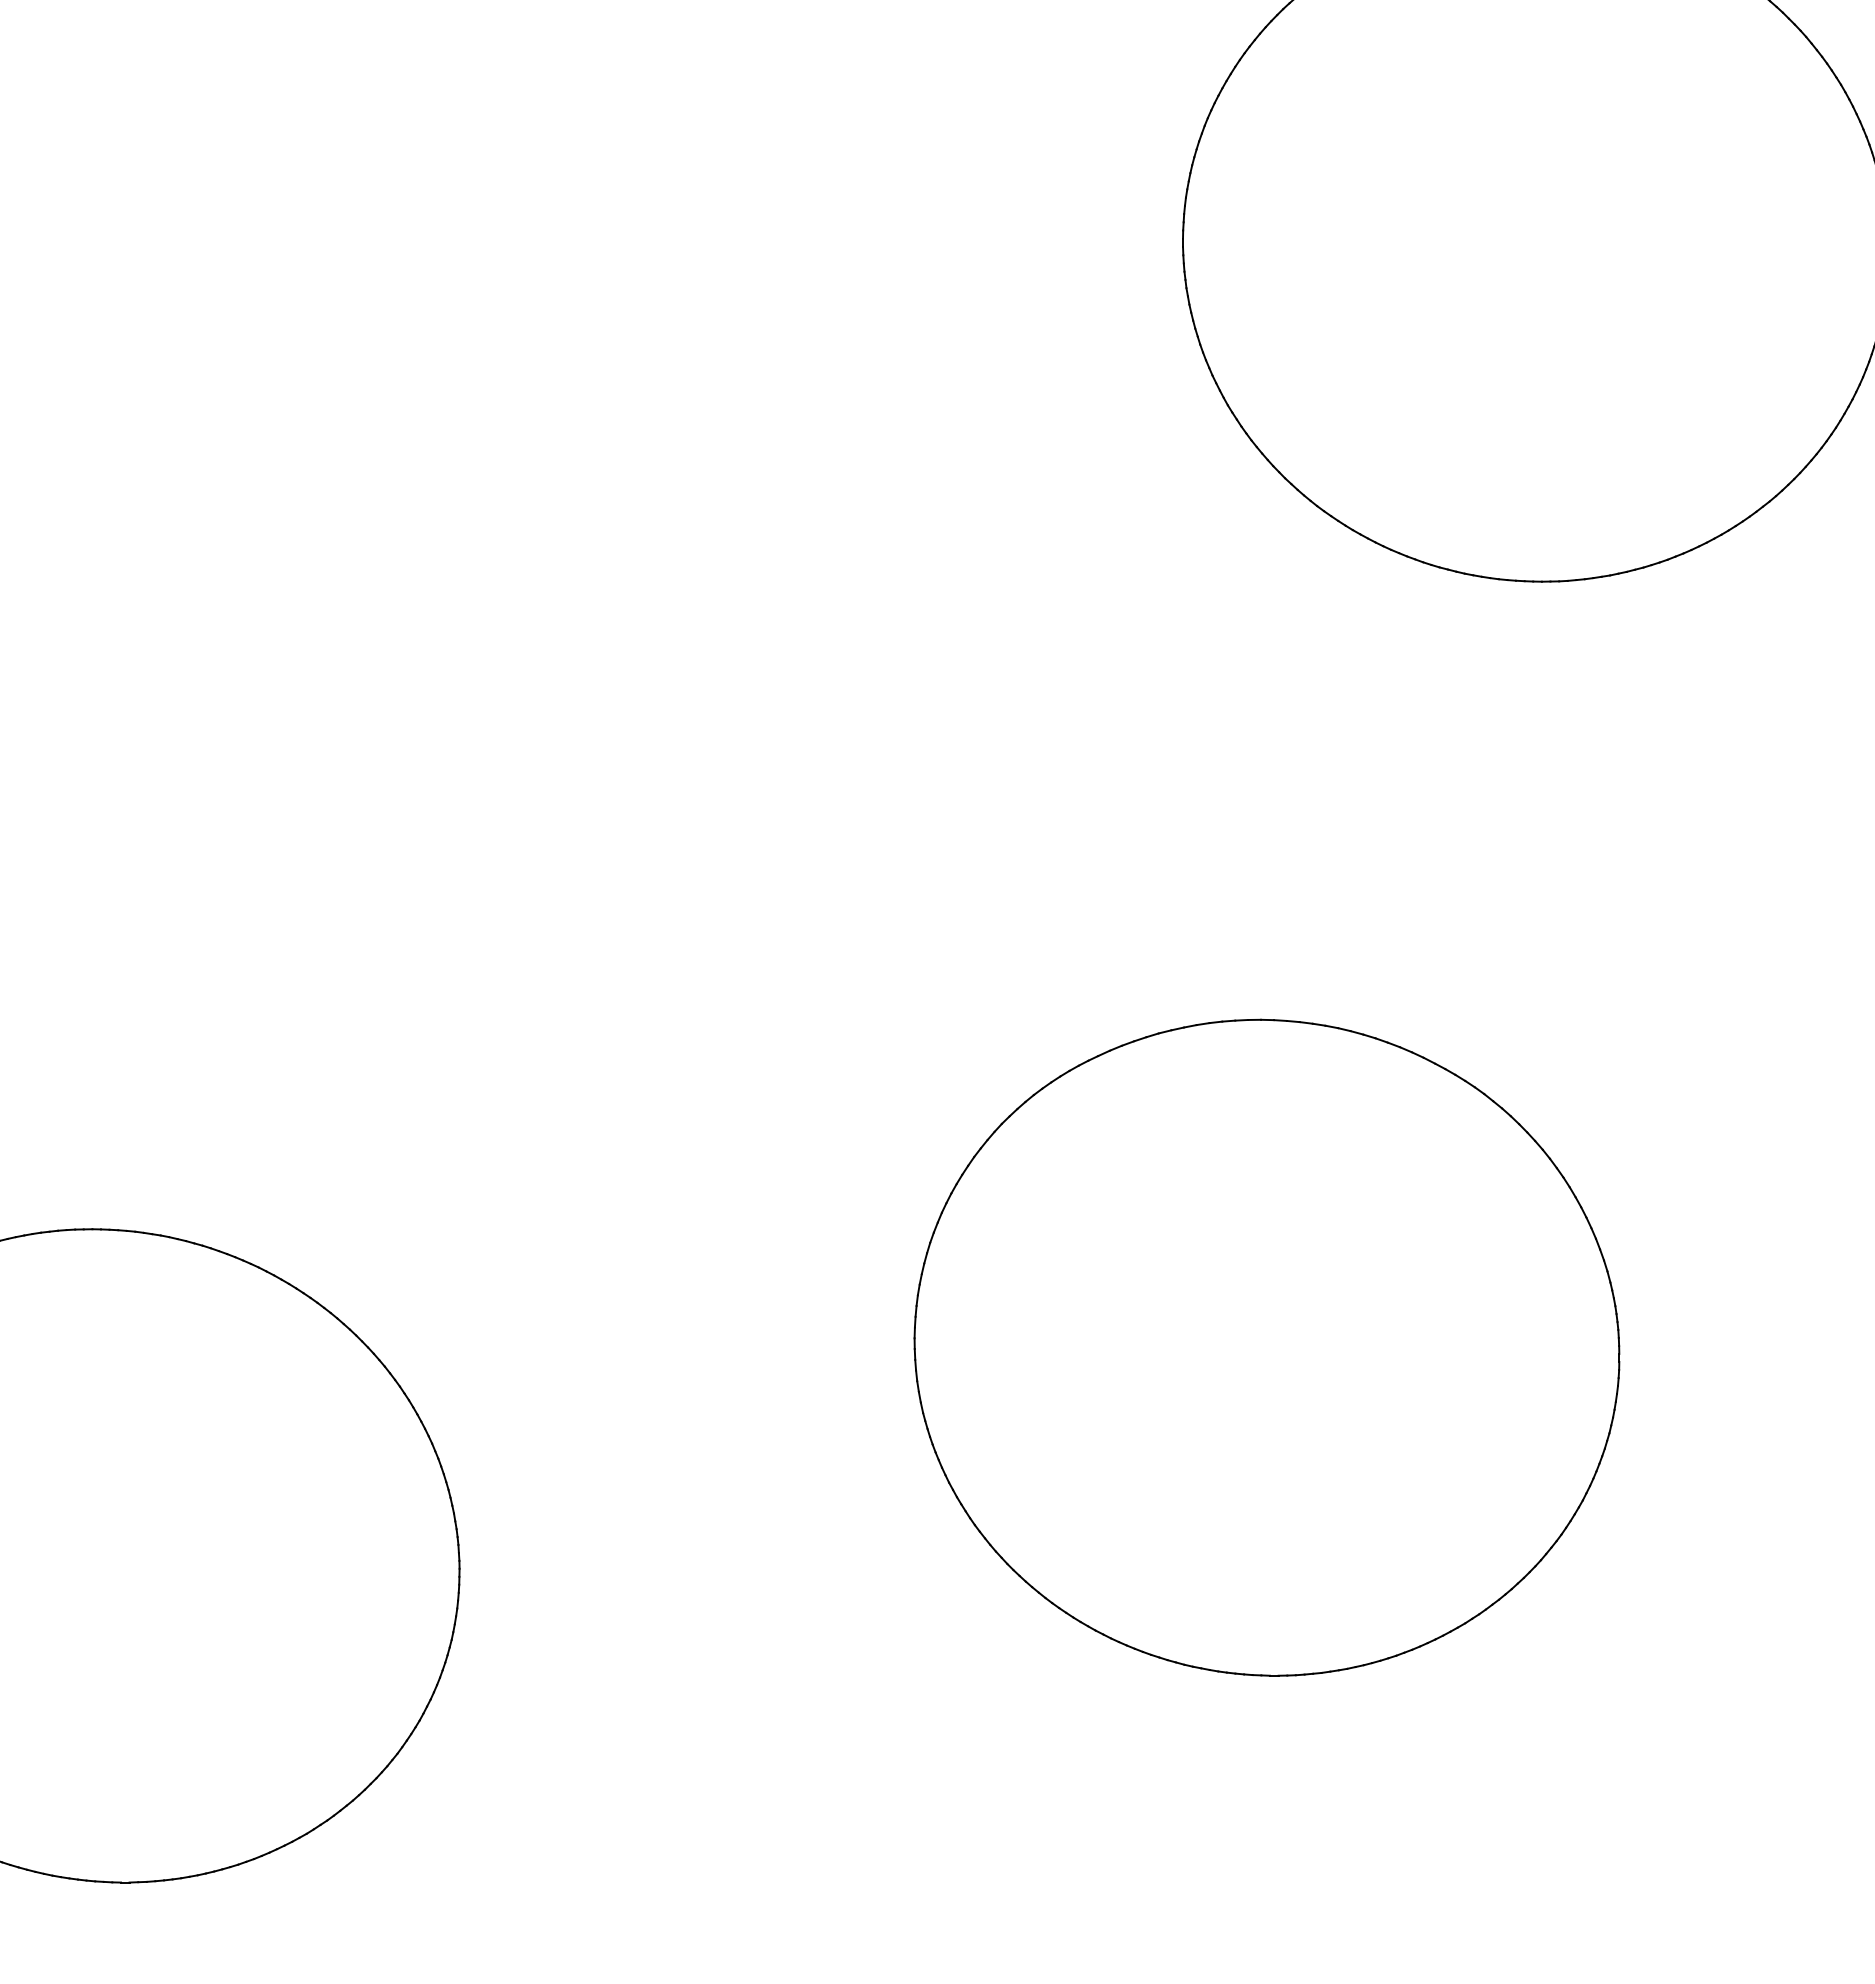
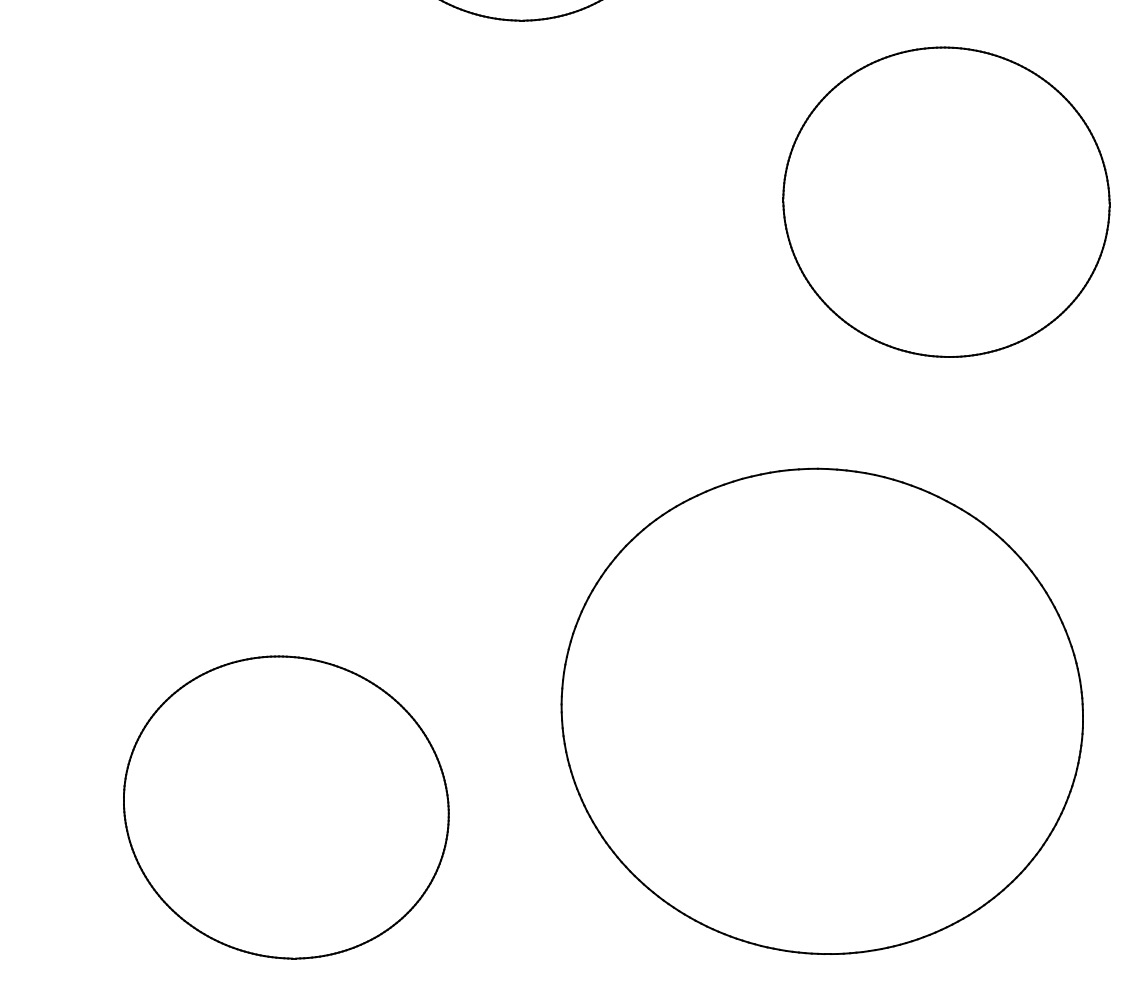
part: (1265, 1346) -> (821, 710), size x1.6

